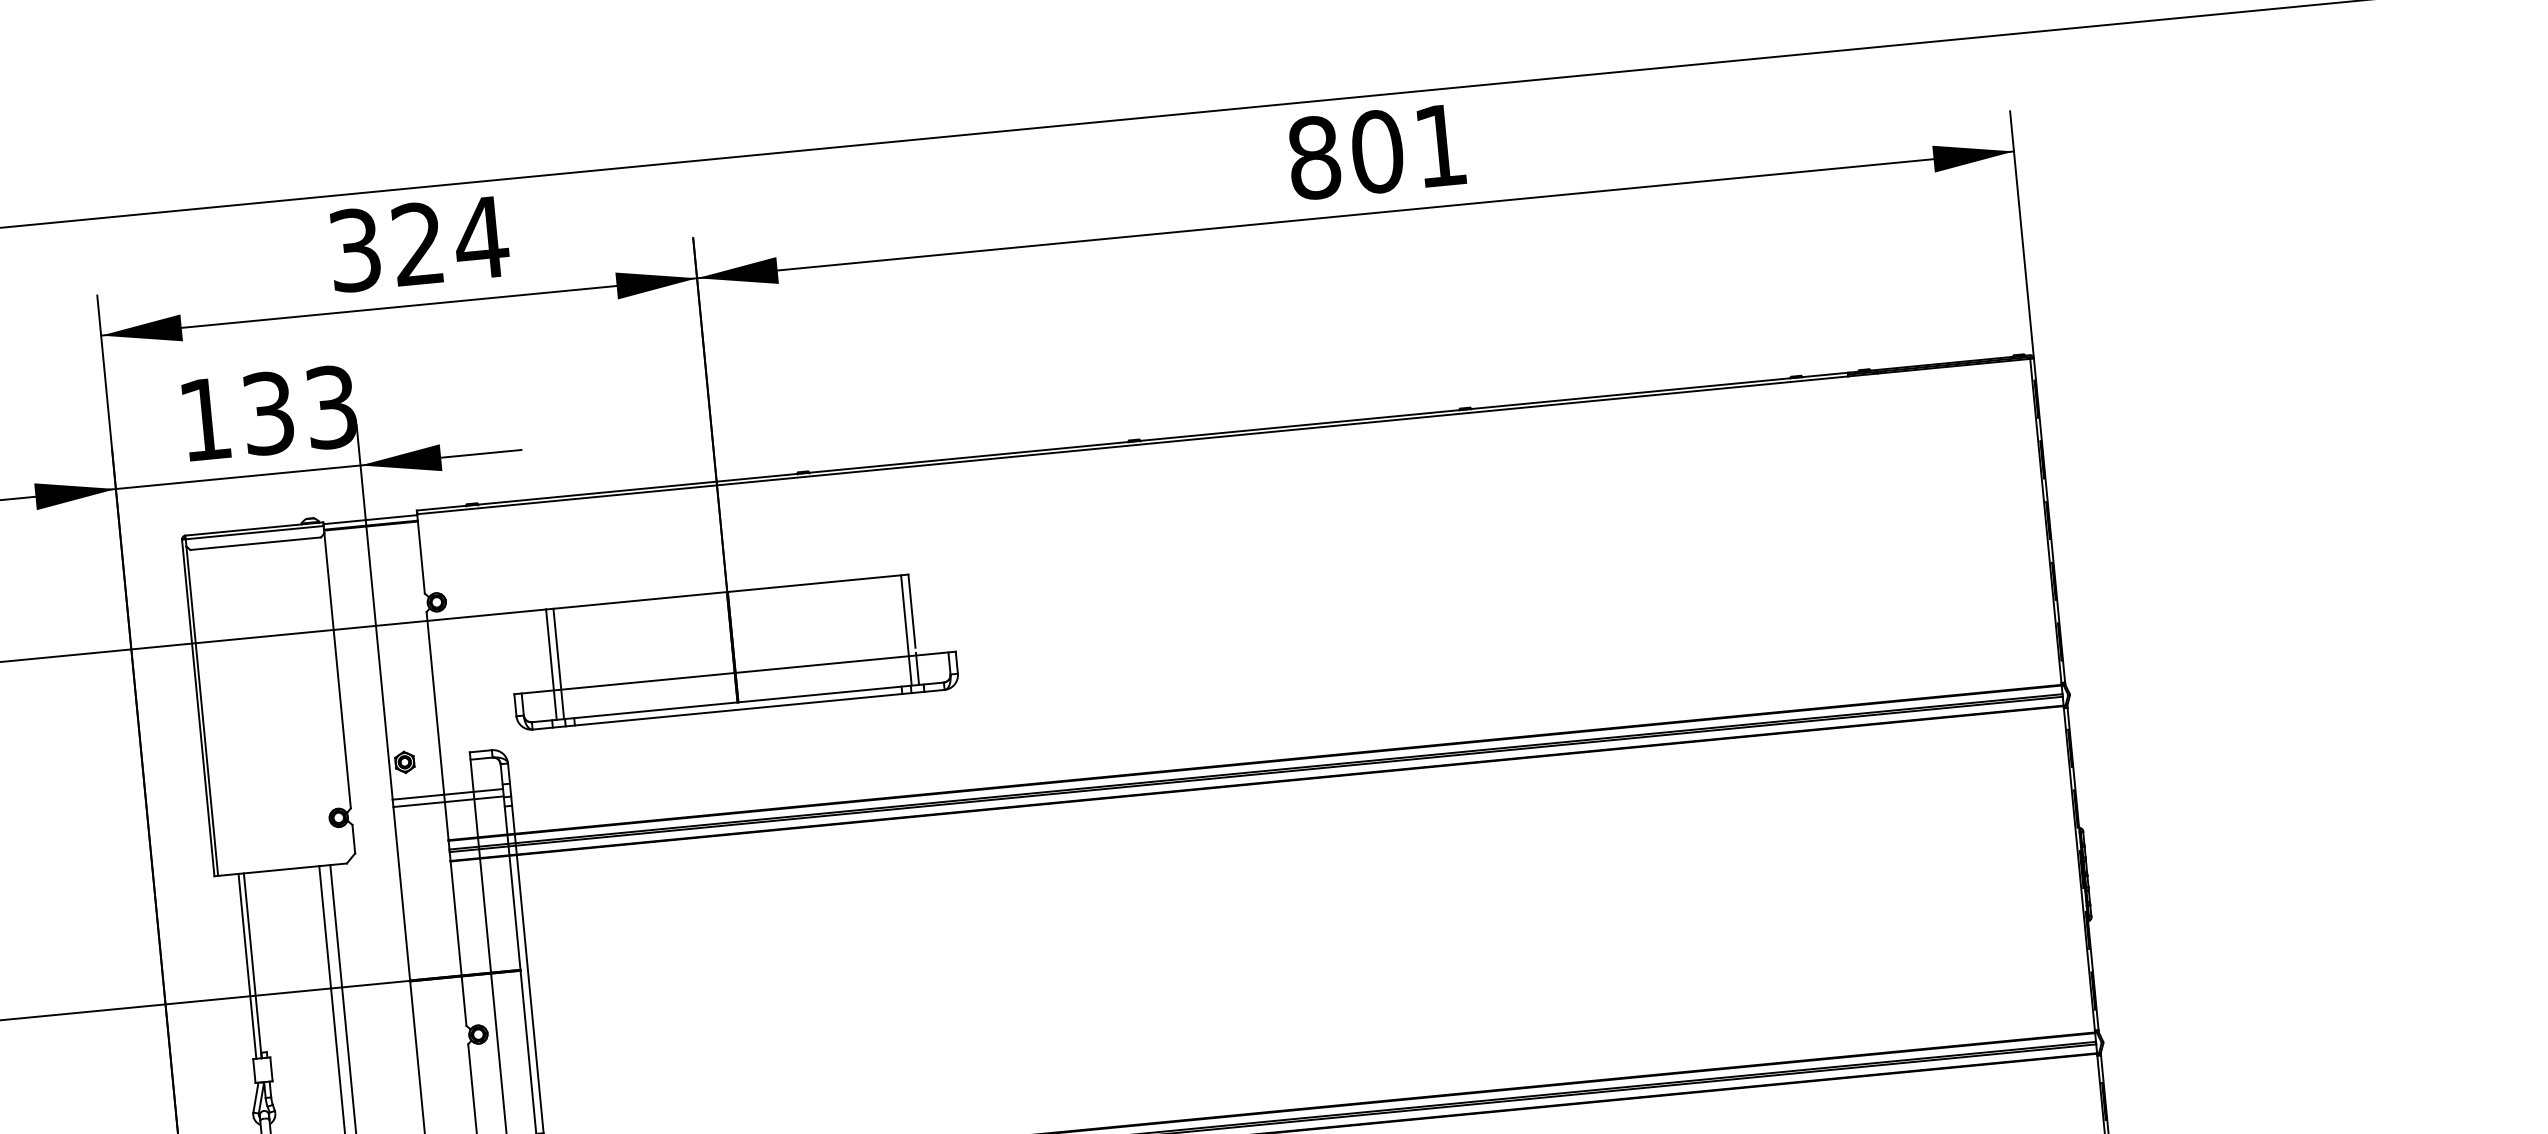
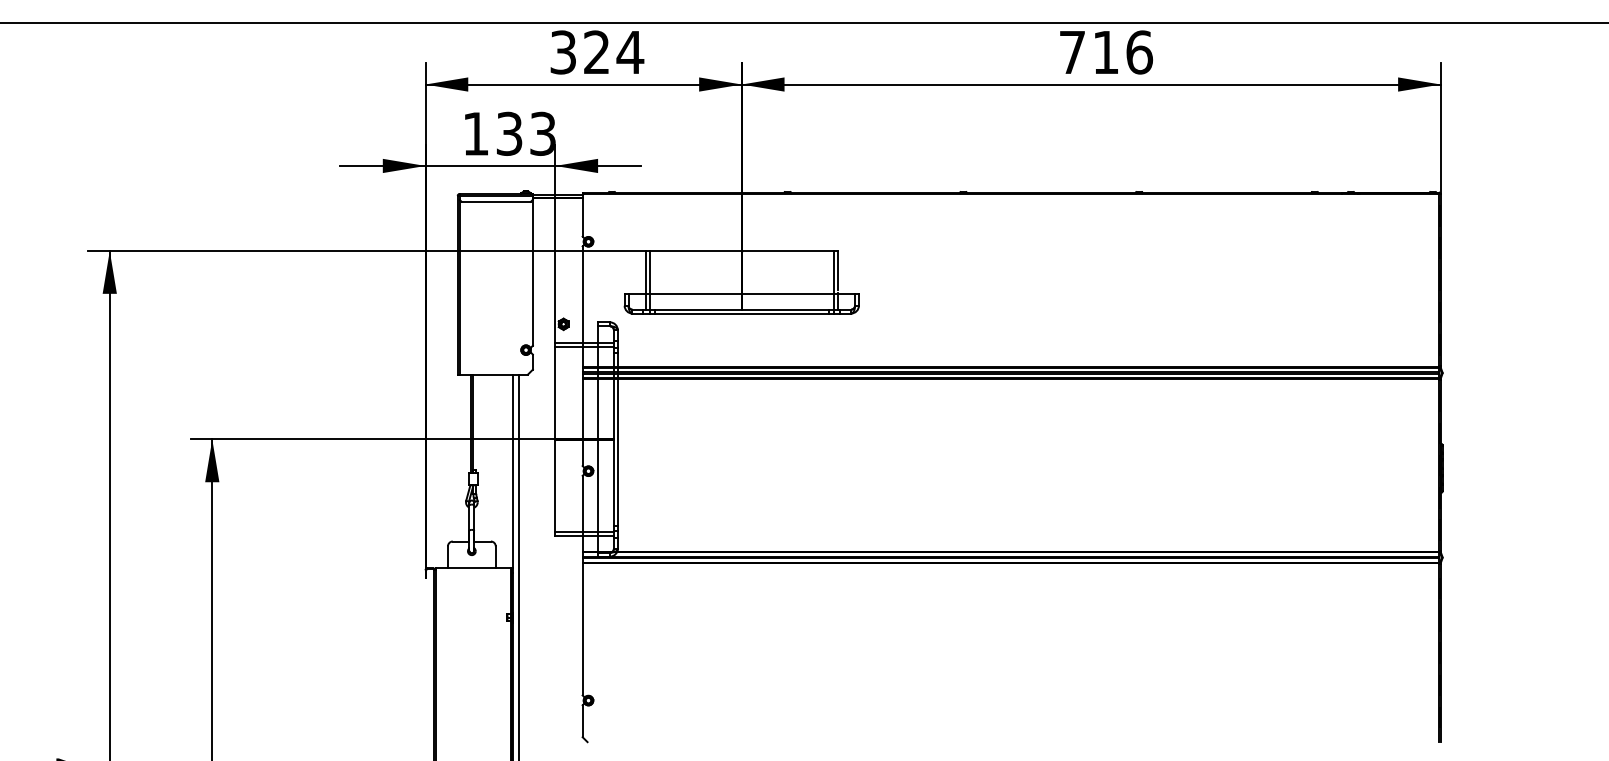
text: (1378, 151) -> (1106, 52), 801 -> 716

